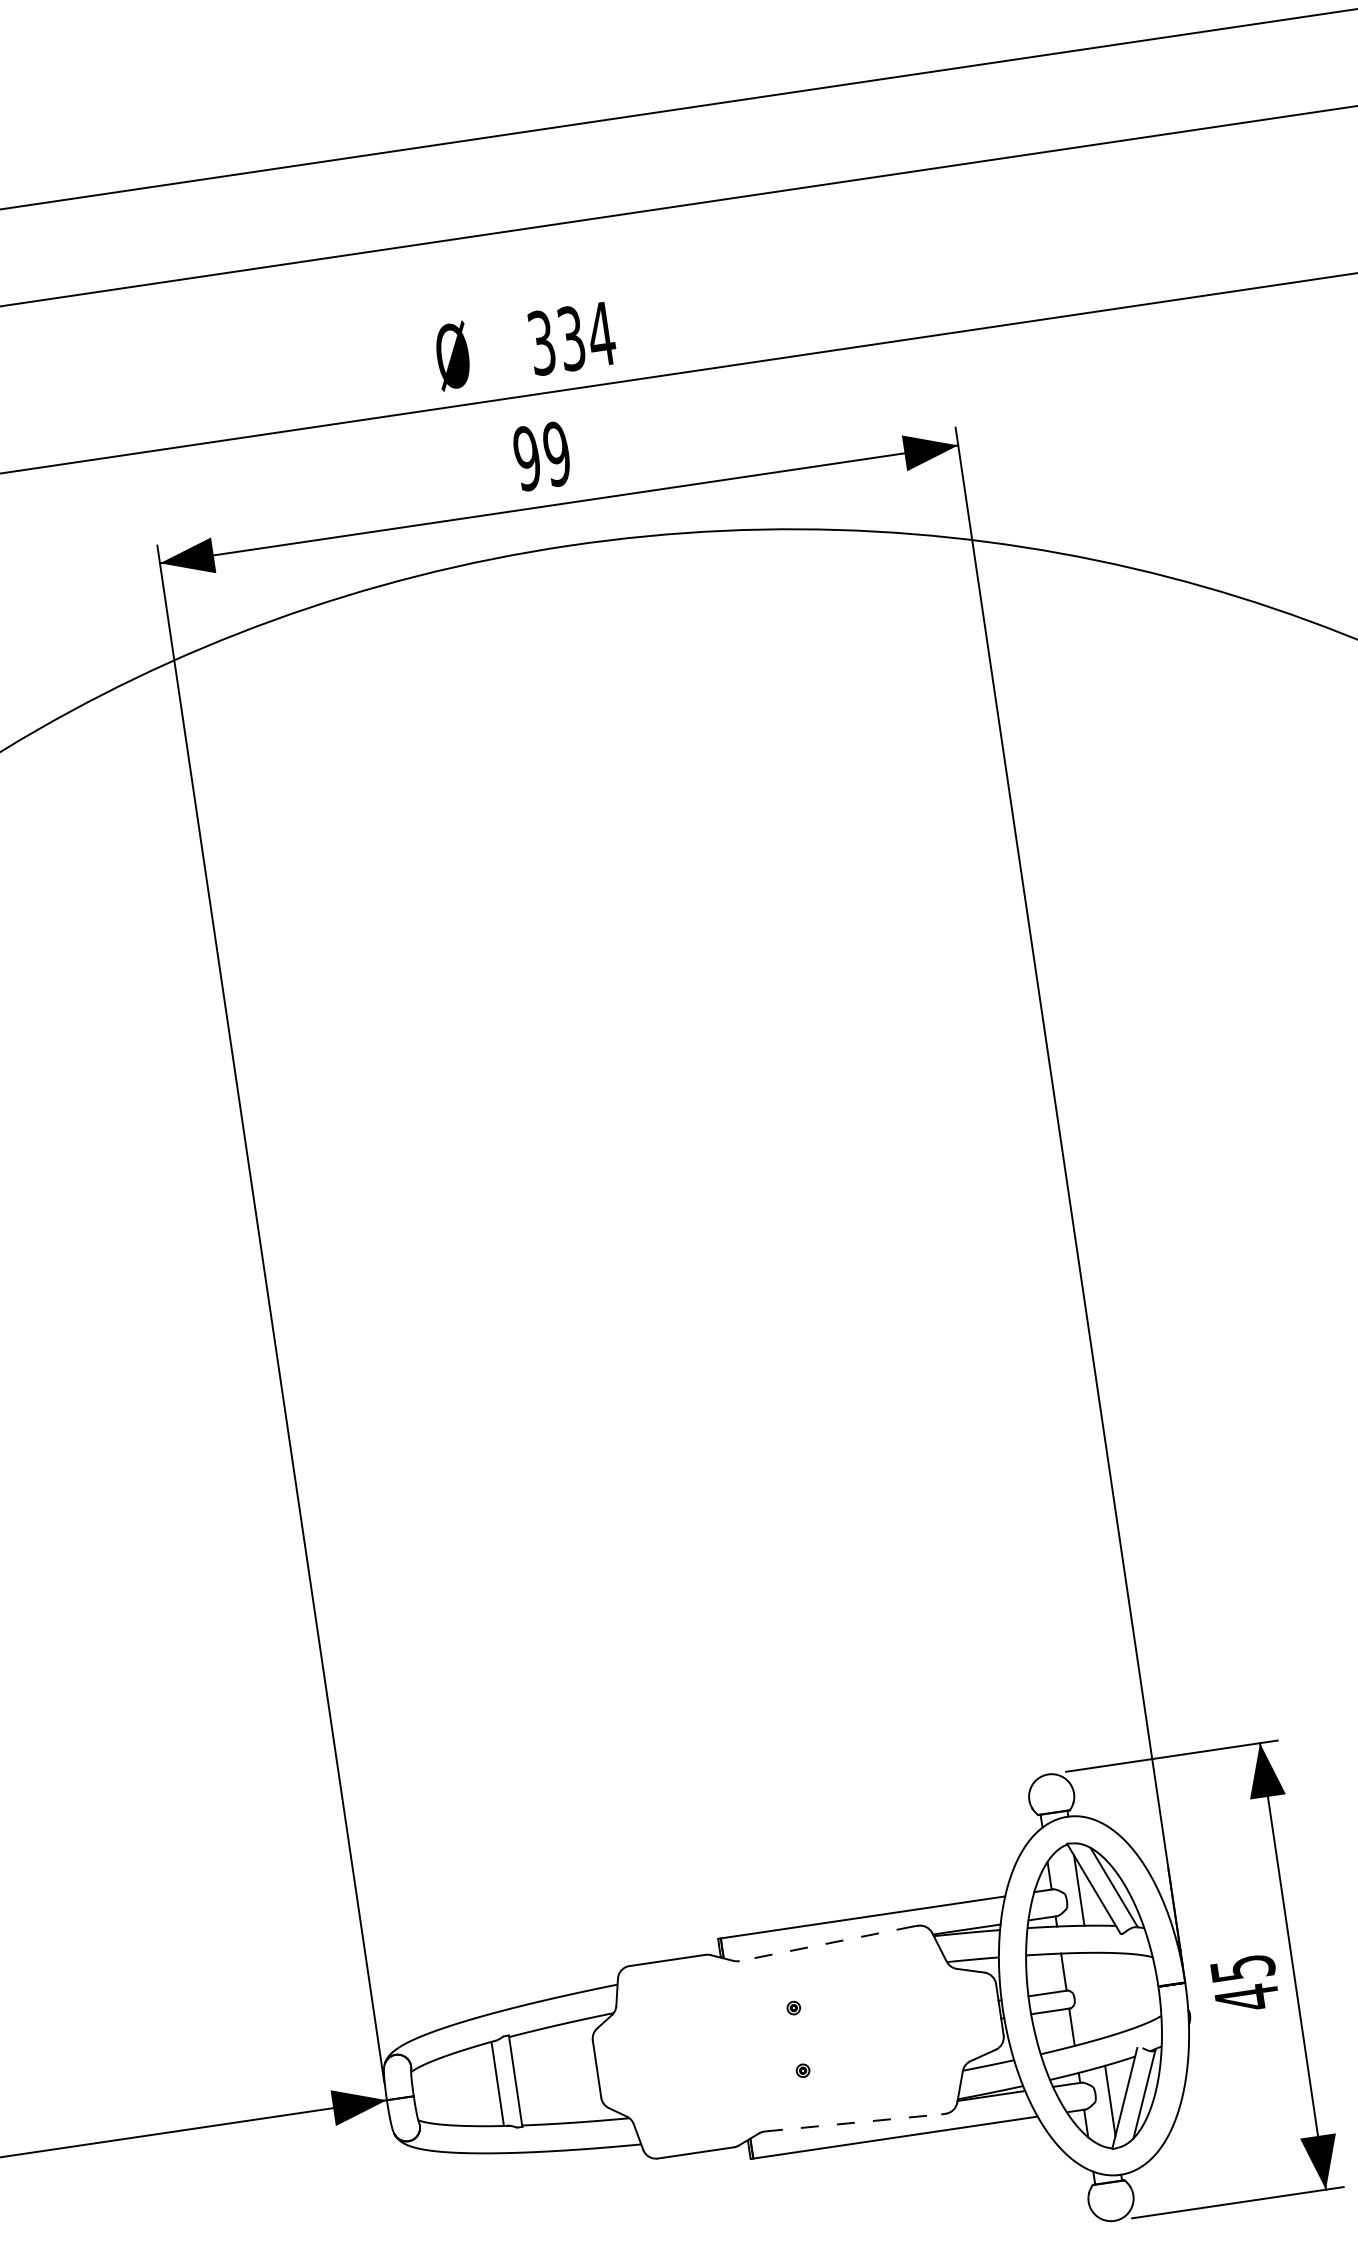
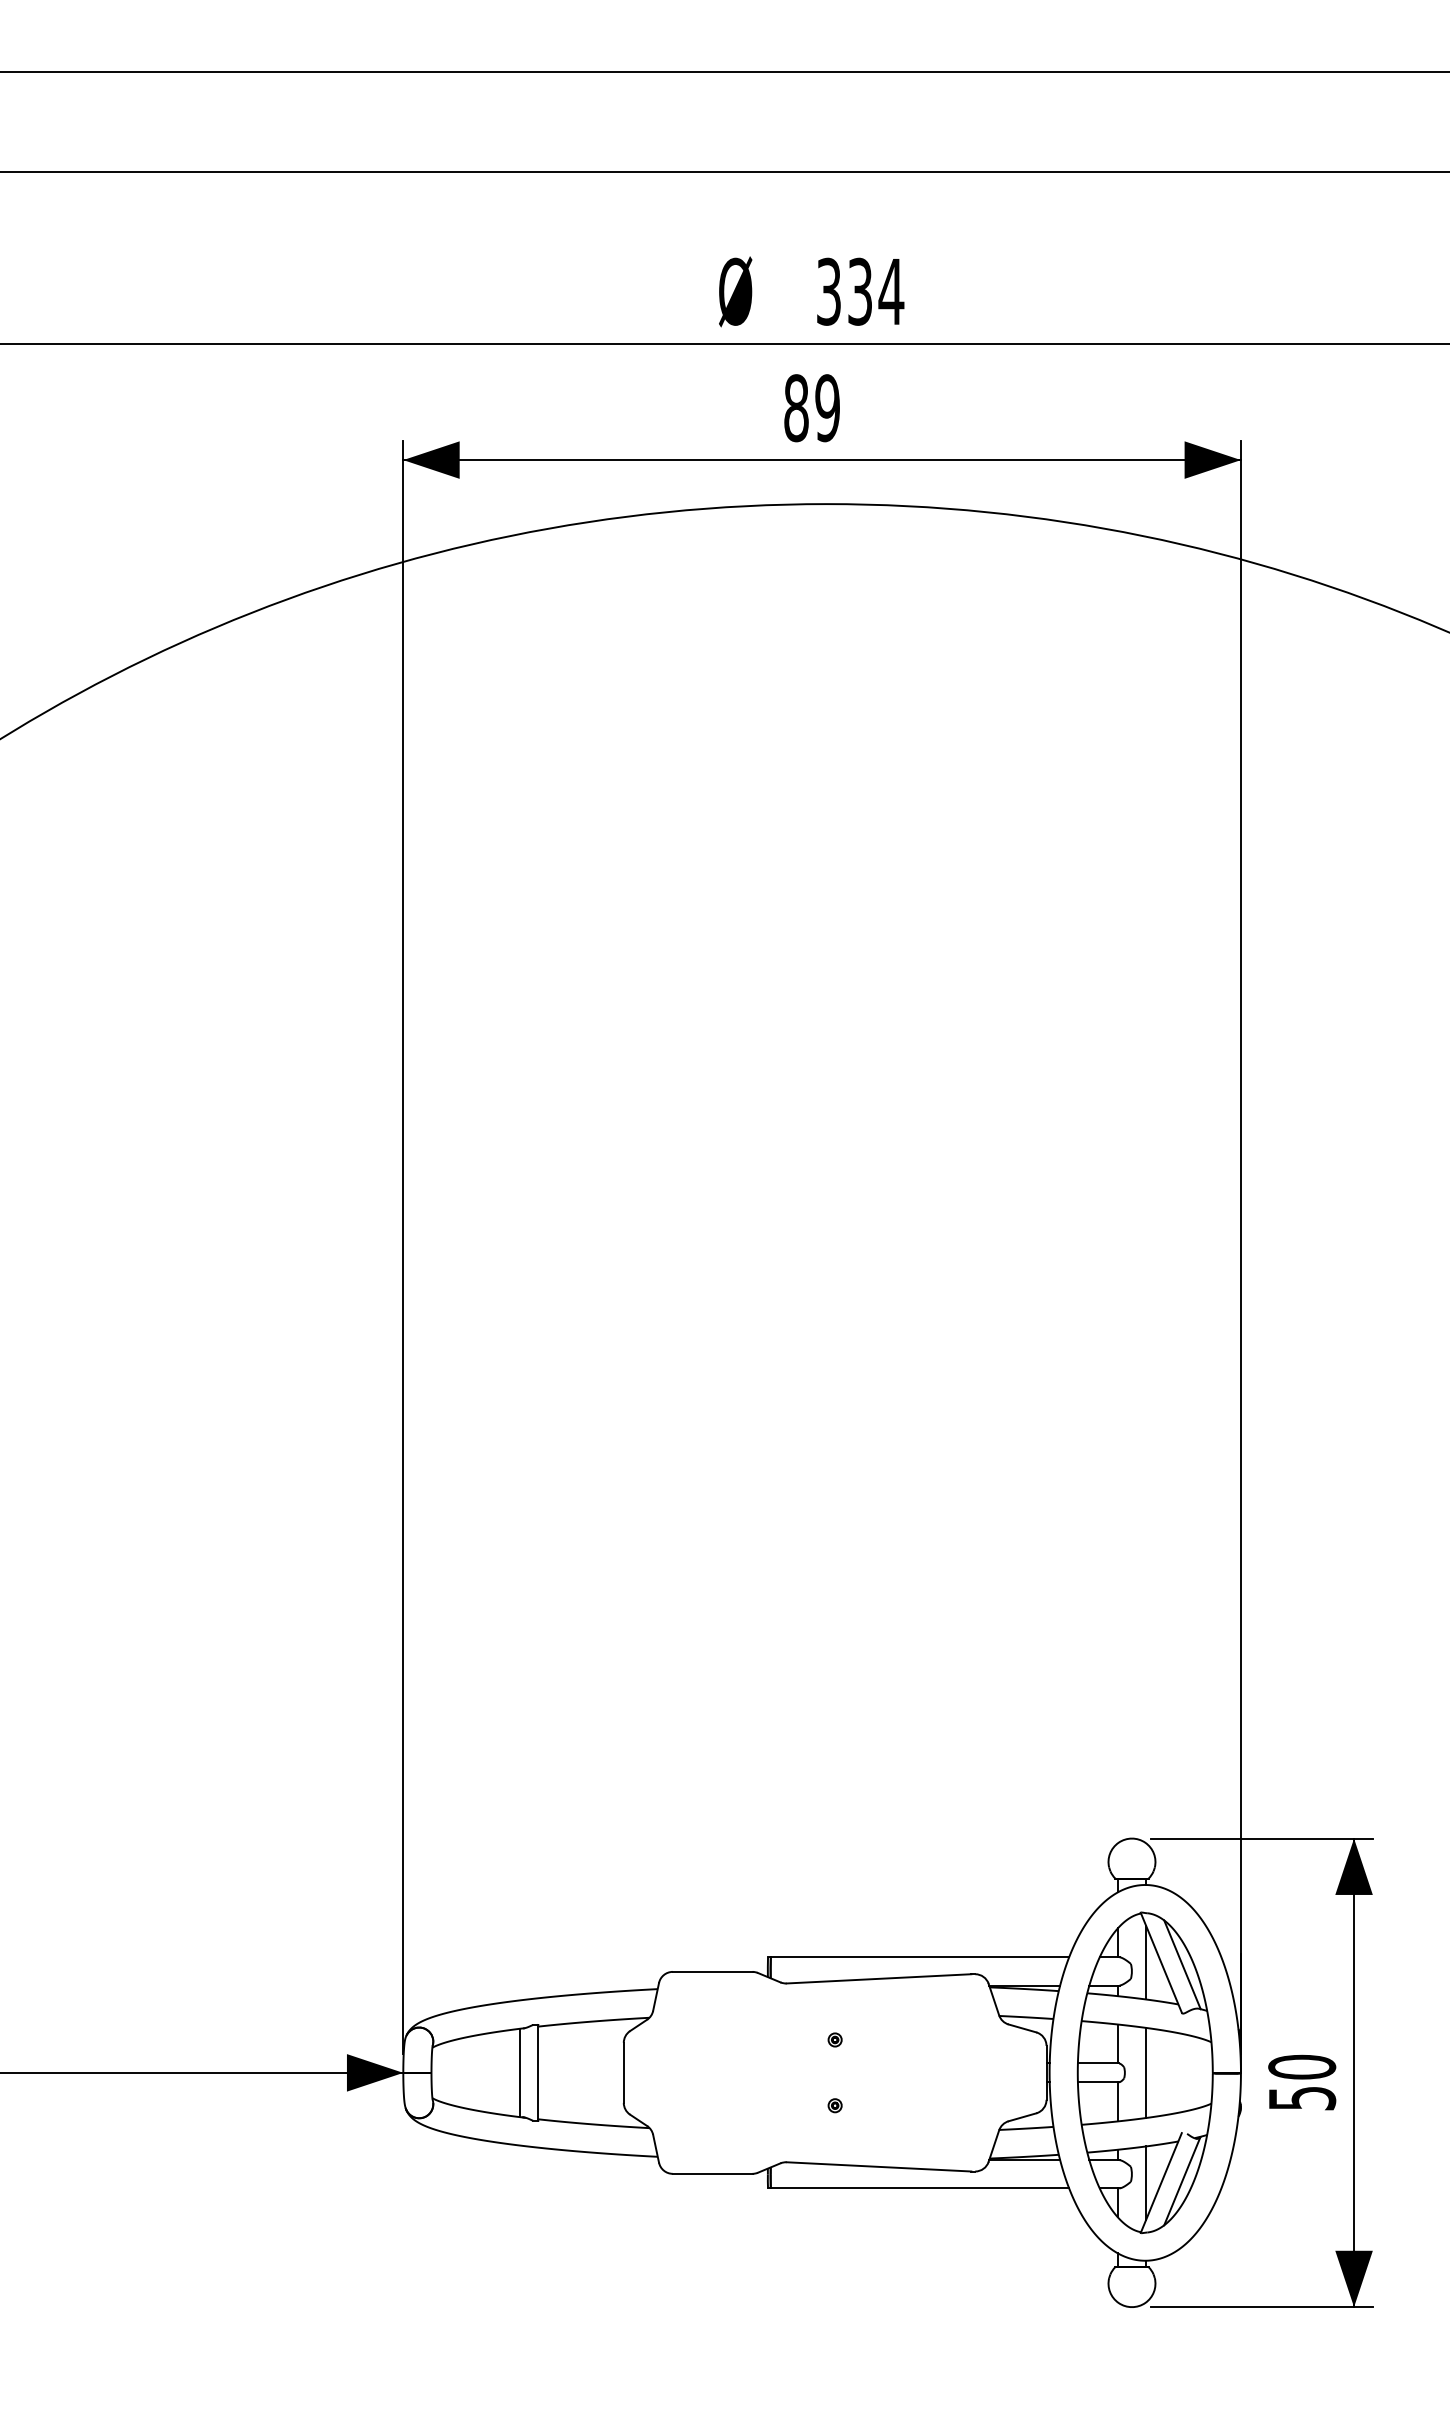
text: (527, 458) -> (796, 408), 99 -> 89
line: (826, 1943) -> (878, 1978), dashed -> solid
text: (1245, 1982) -> (1302, 2082), 45 -> 50
line: (1095, 1995) -> (1146, 2072), added
line: (853, 2122) -> (879, 2166), dashed -> solid

